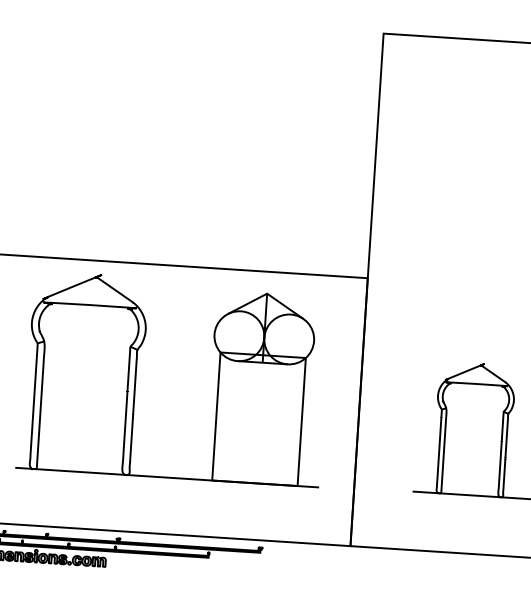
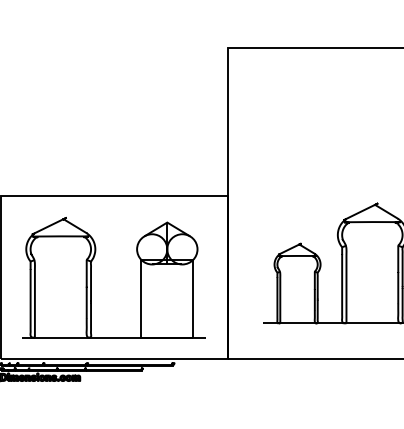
part: (136, 376) -> (91, 277), moved

